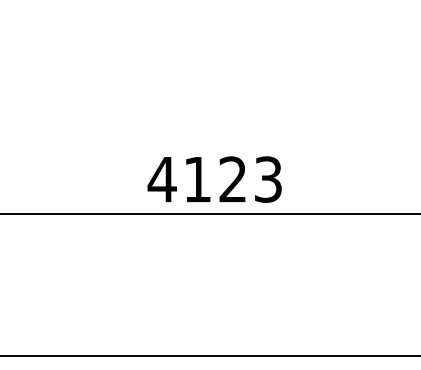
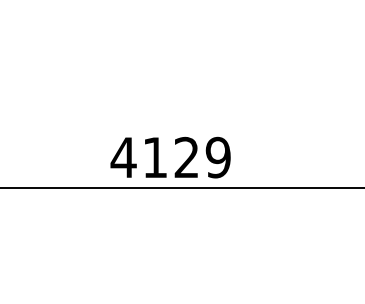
text: (268, 179) -> (218, 157), 4123 -> 4129

